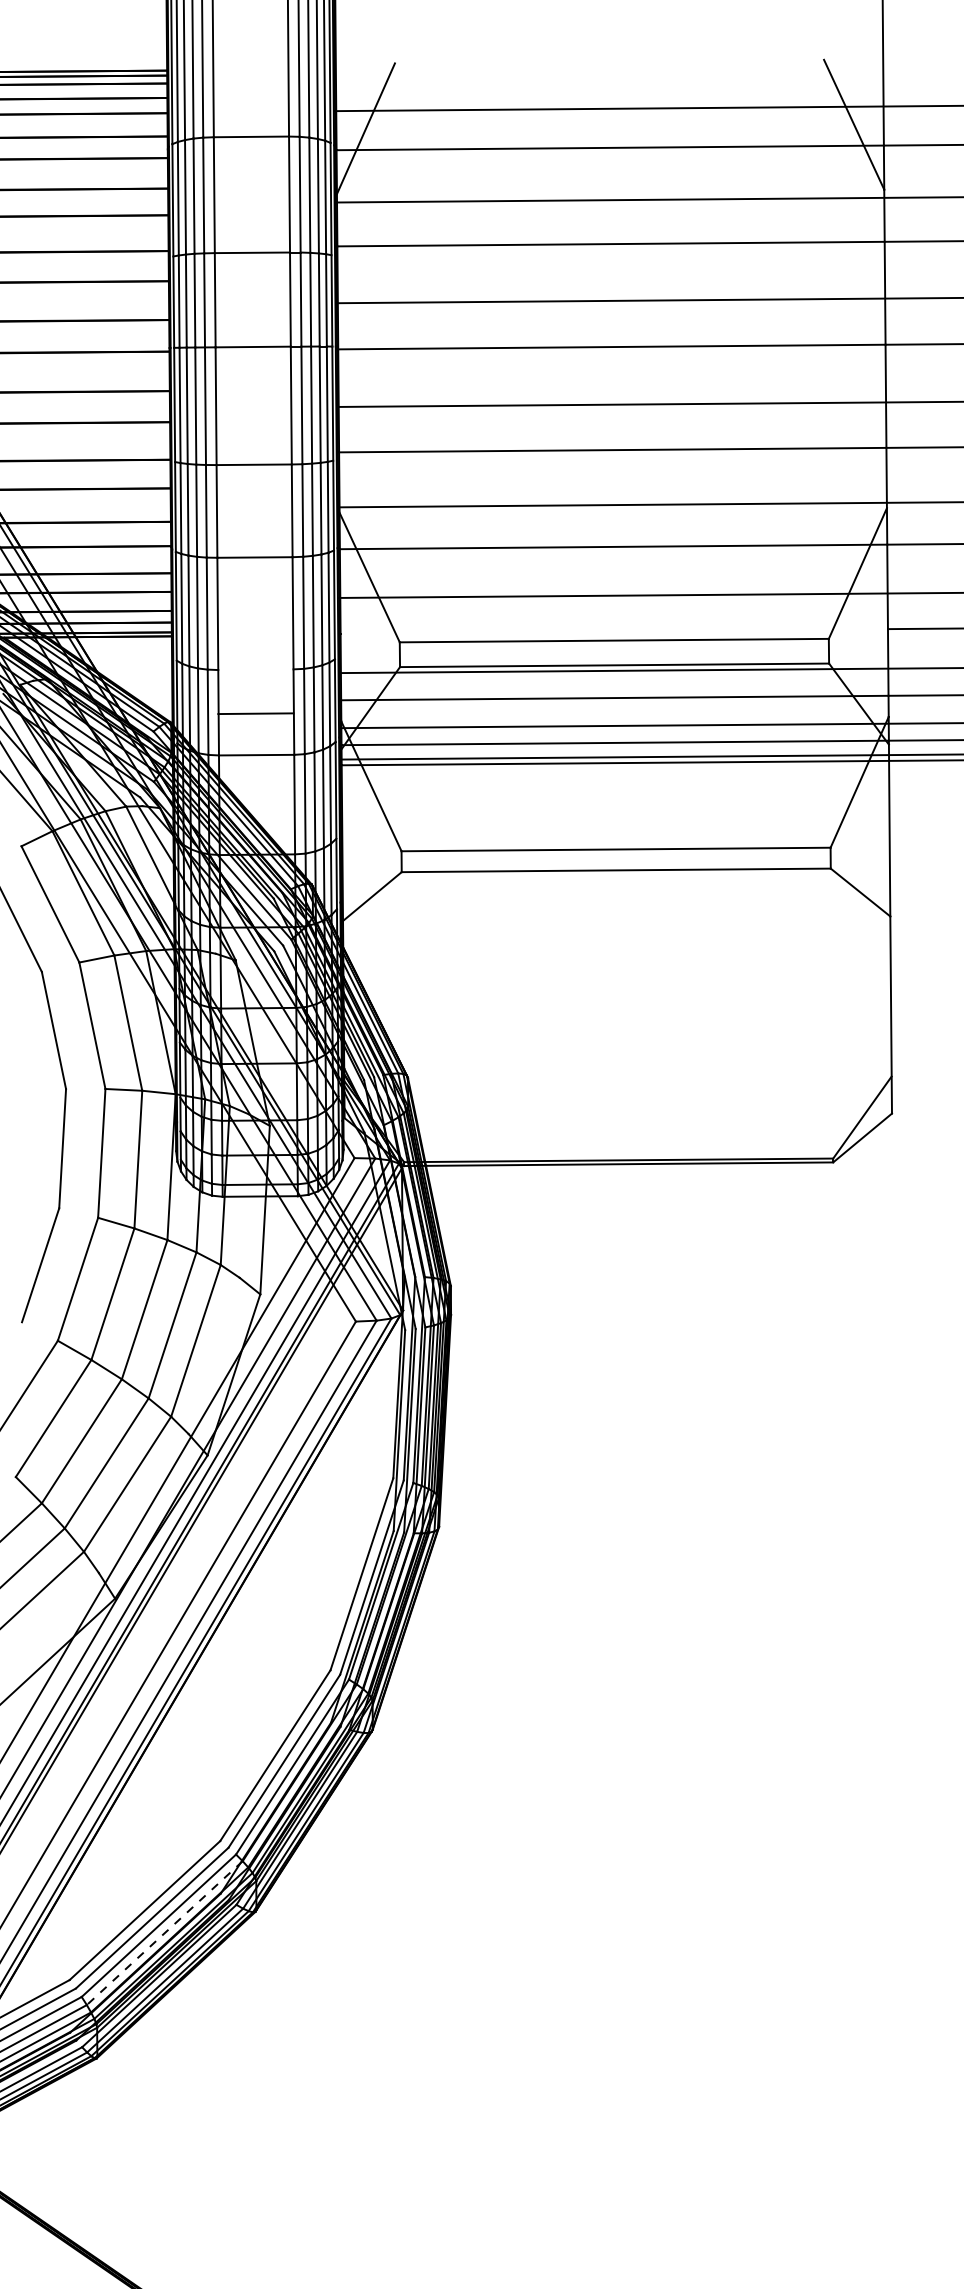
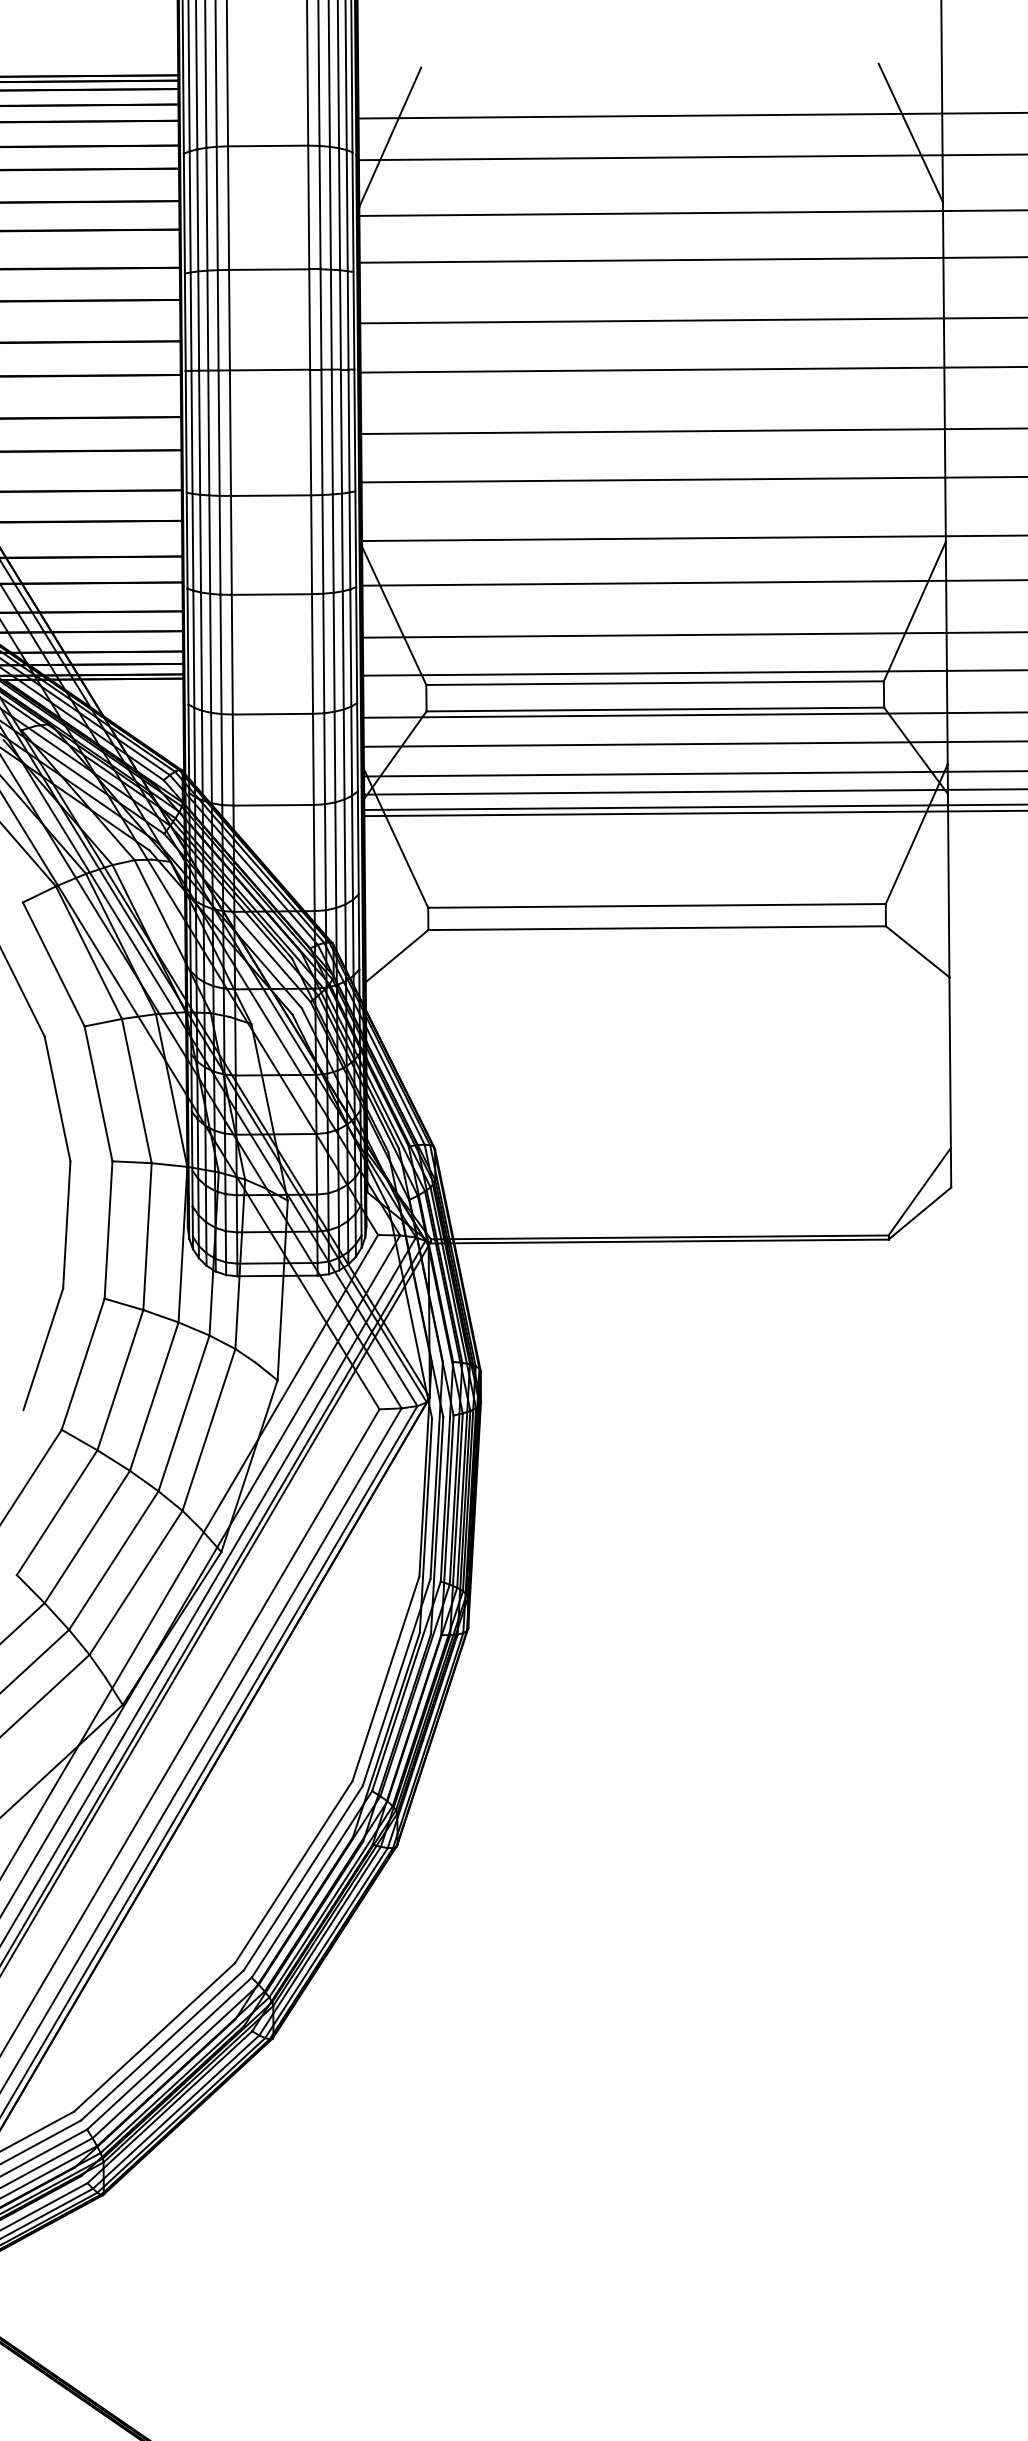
line: (613, 631) -> (654, 673), added
line: (255, 713) -> (272, 713), moved
line: (164, 1933) -> (175, 2061), dashed -> solid

